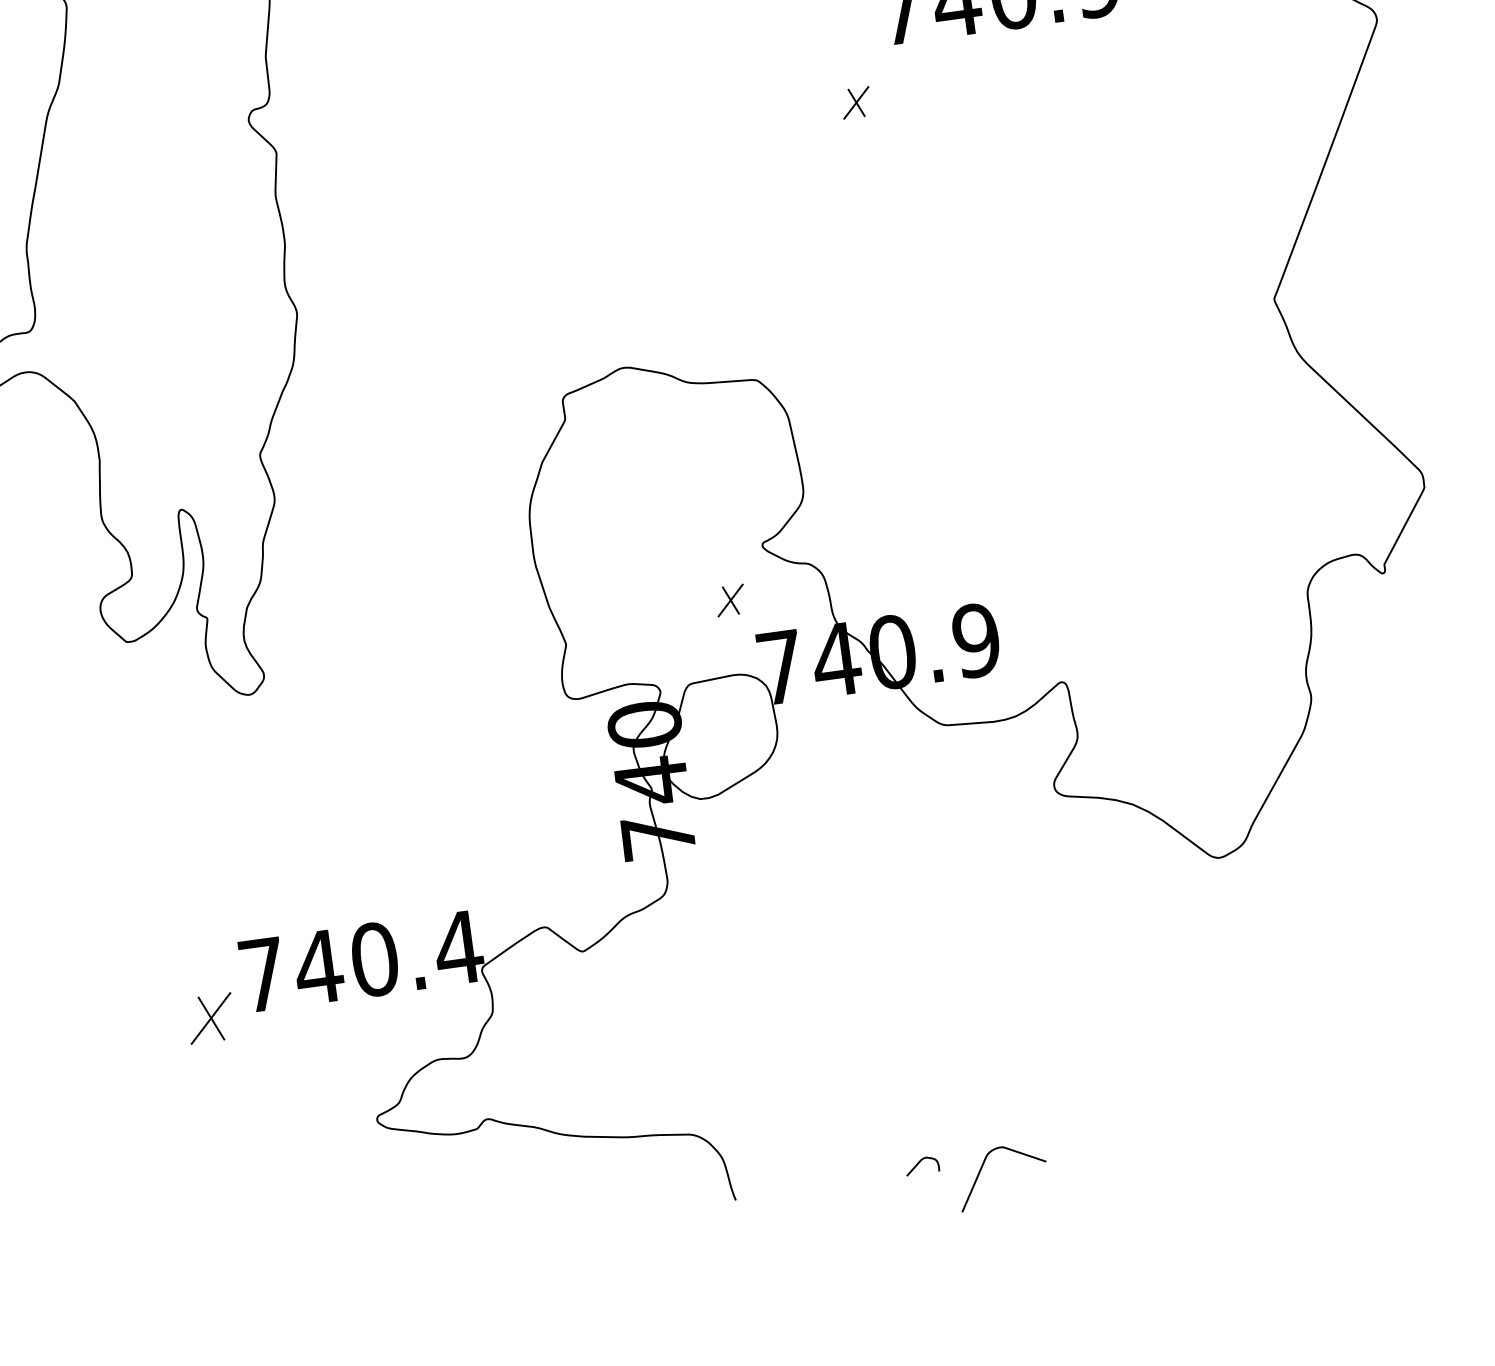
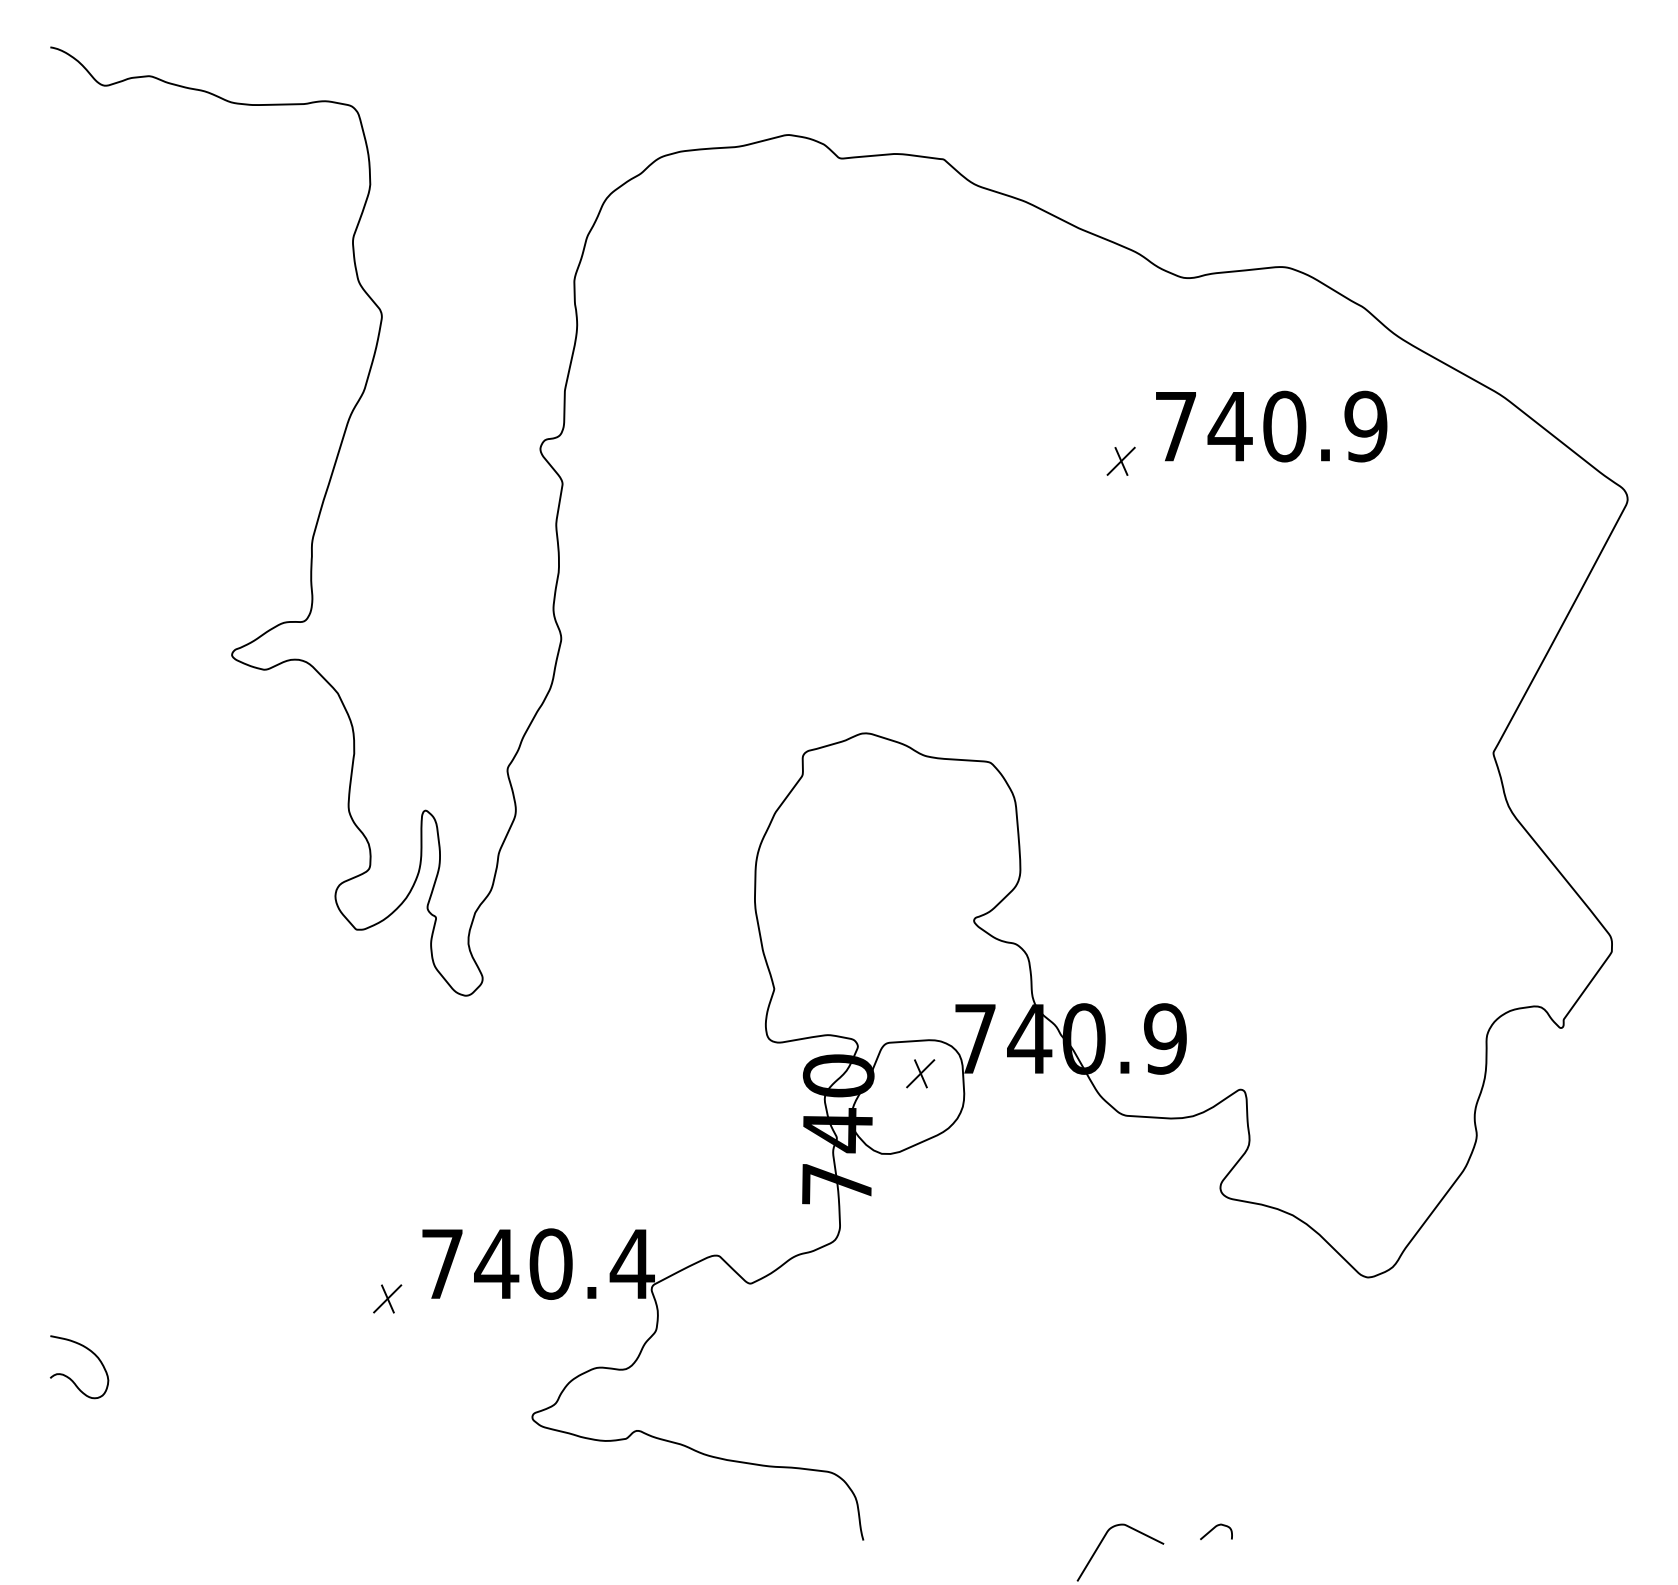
part: (855, 102) -> (1120, 460), moved
part: (730, 600) -> (920, 1073), moved
part: (211, 1018) -> (387, 1298), size x0.62
curve: (920, 1162) -> (1215, 1528), moved

